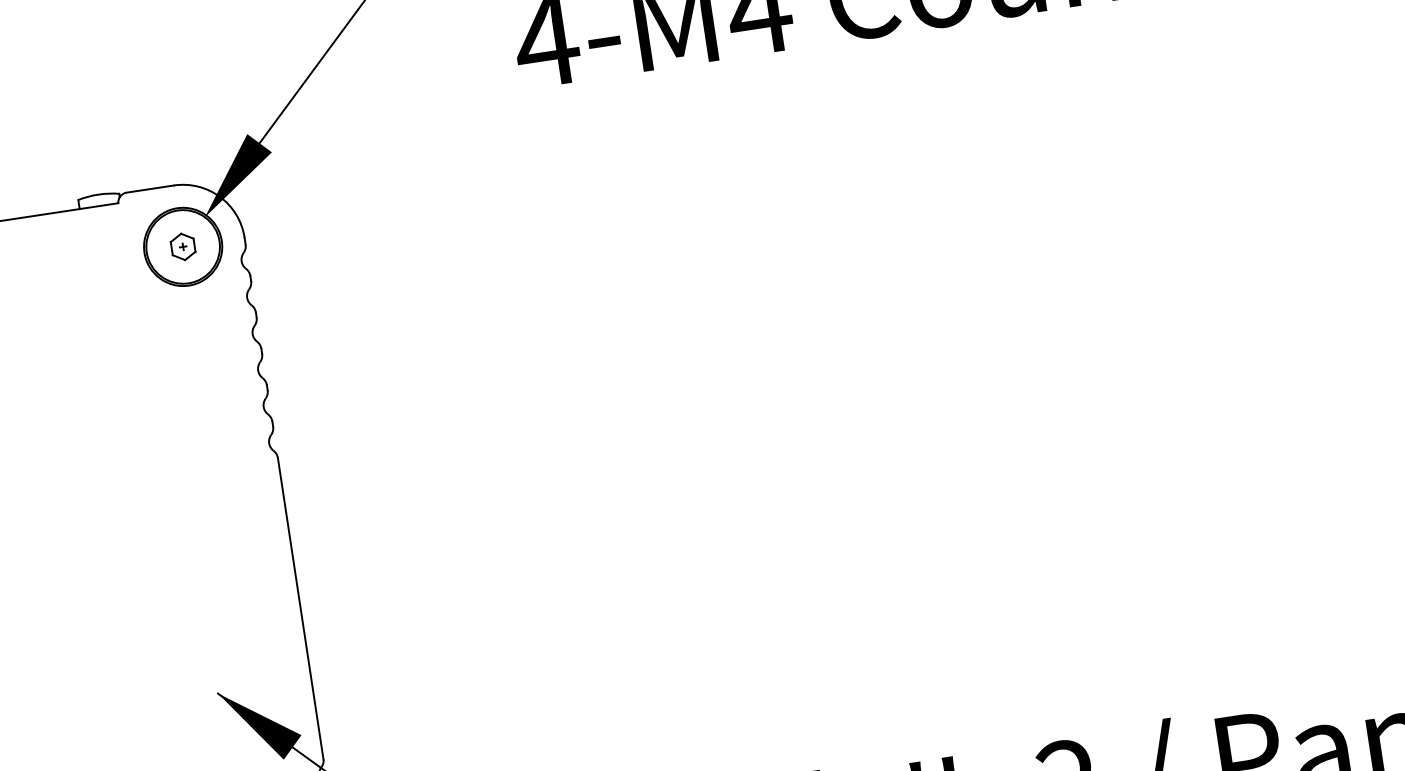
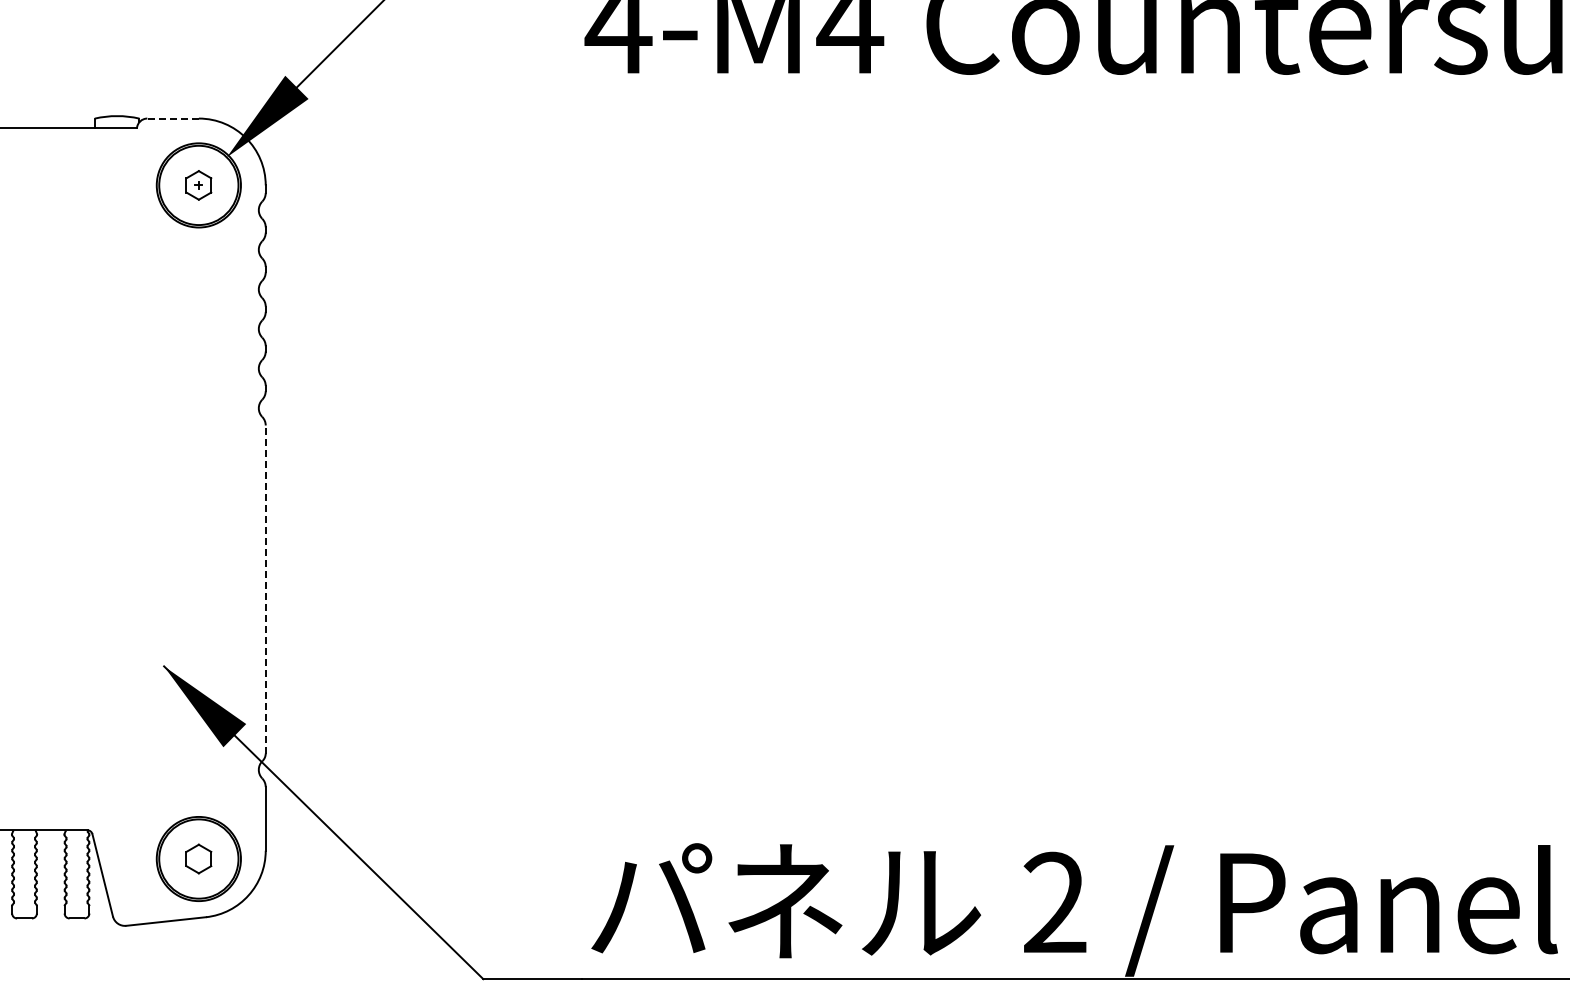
line: (150, 188) -> (173, 118), solid -> dashed
line: (300, 608) -> (265, 589), solid -> dashed

